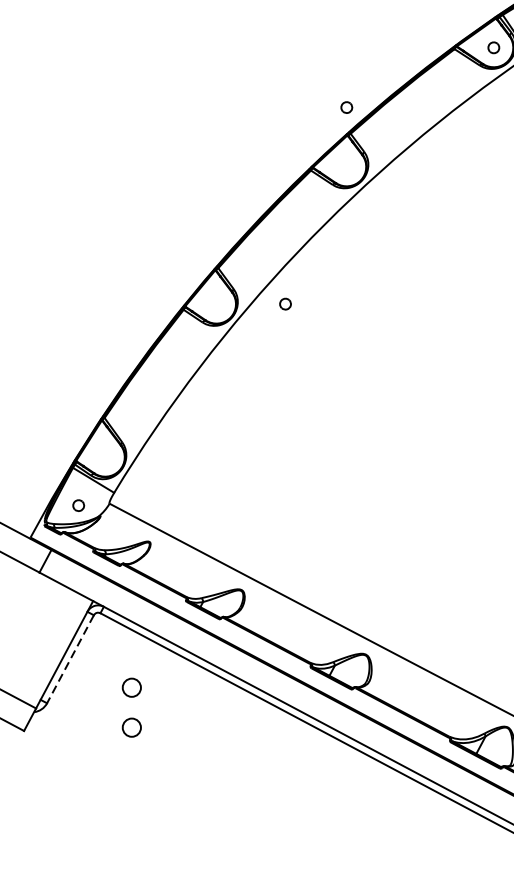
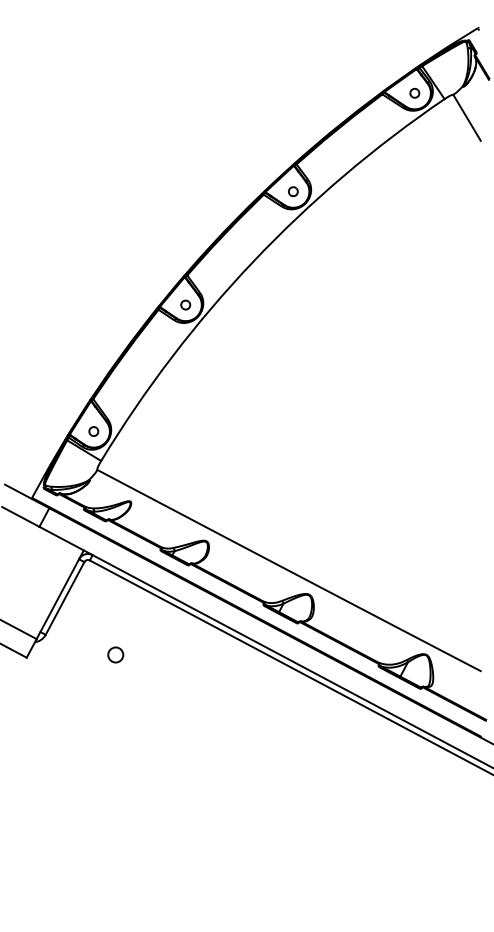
part: (346, 107) -> (293, 191), moved
part: (285, 303) -> (185, 304), moved
part: (78, 505) -> (93, 431), moved
line: (69, 659) -> (64, 598), dashed -> solid
circle: (131, 687) -> (115, 621), removed

